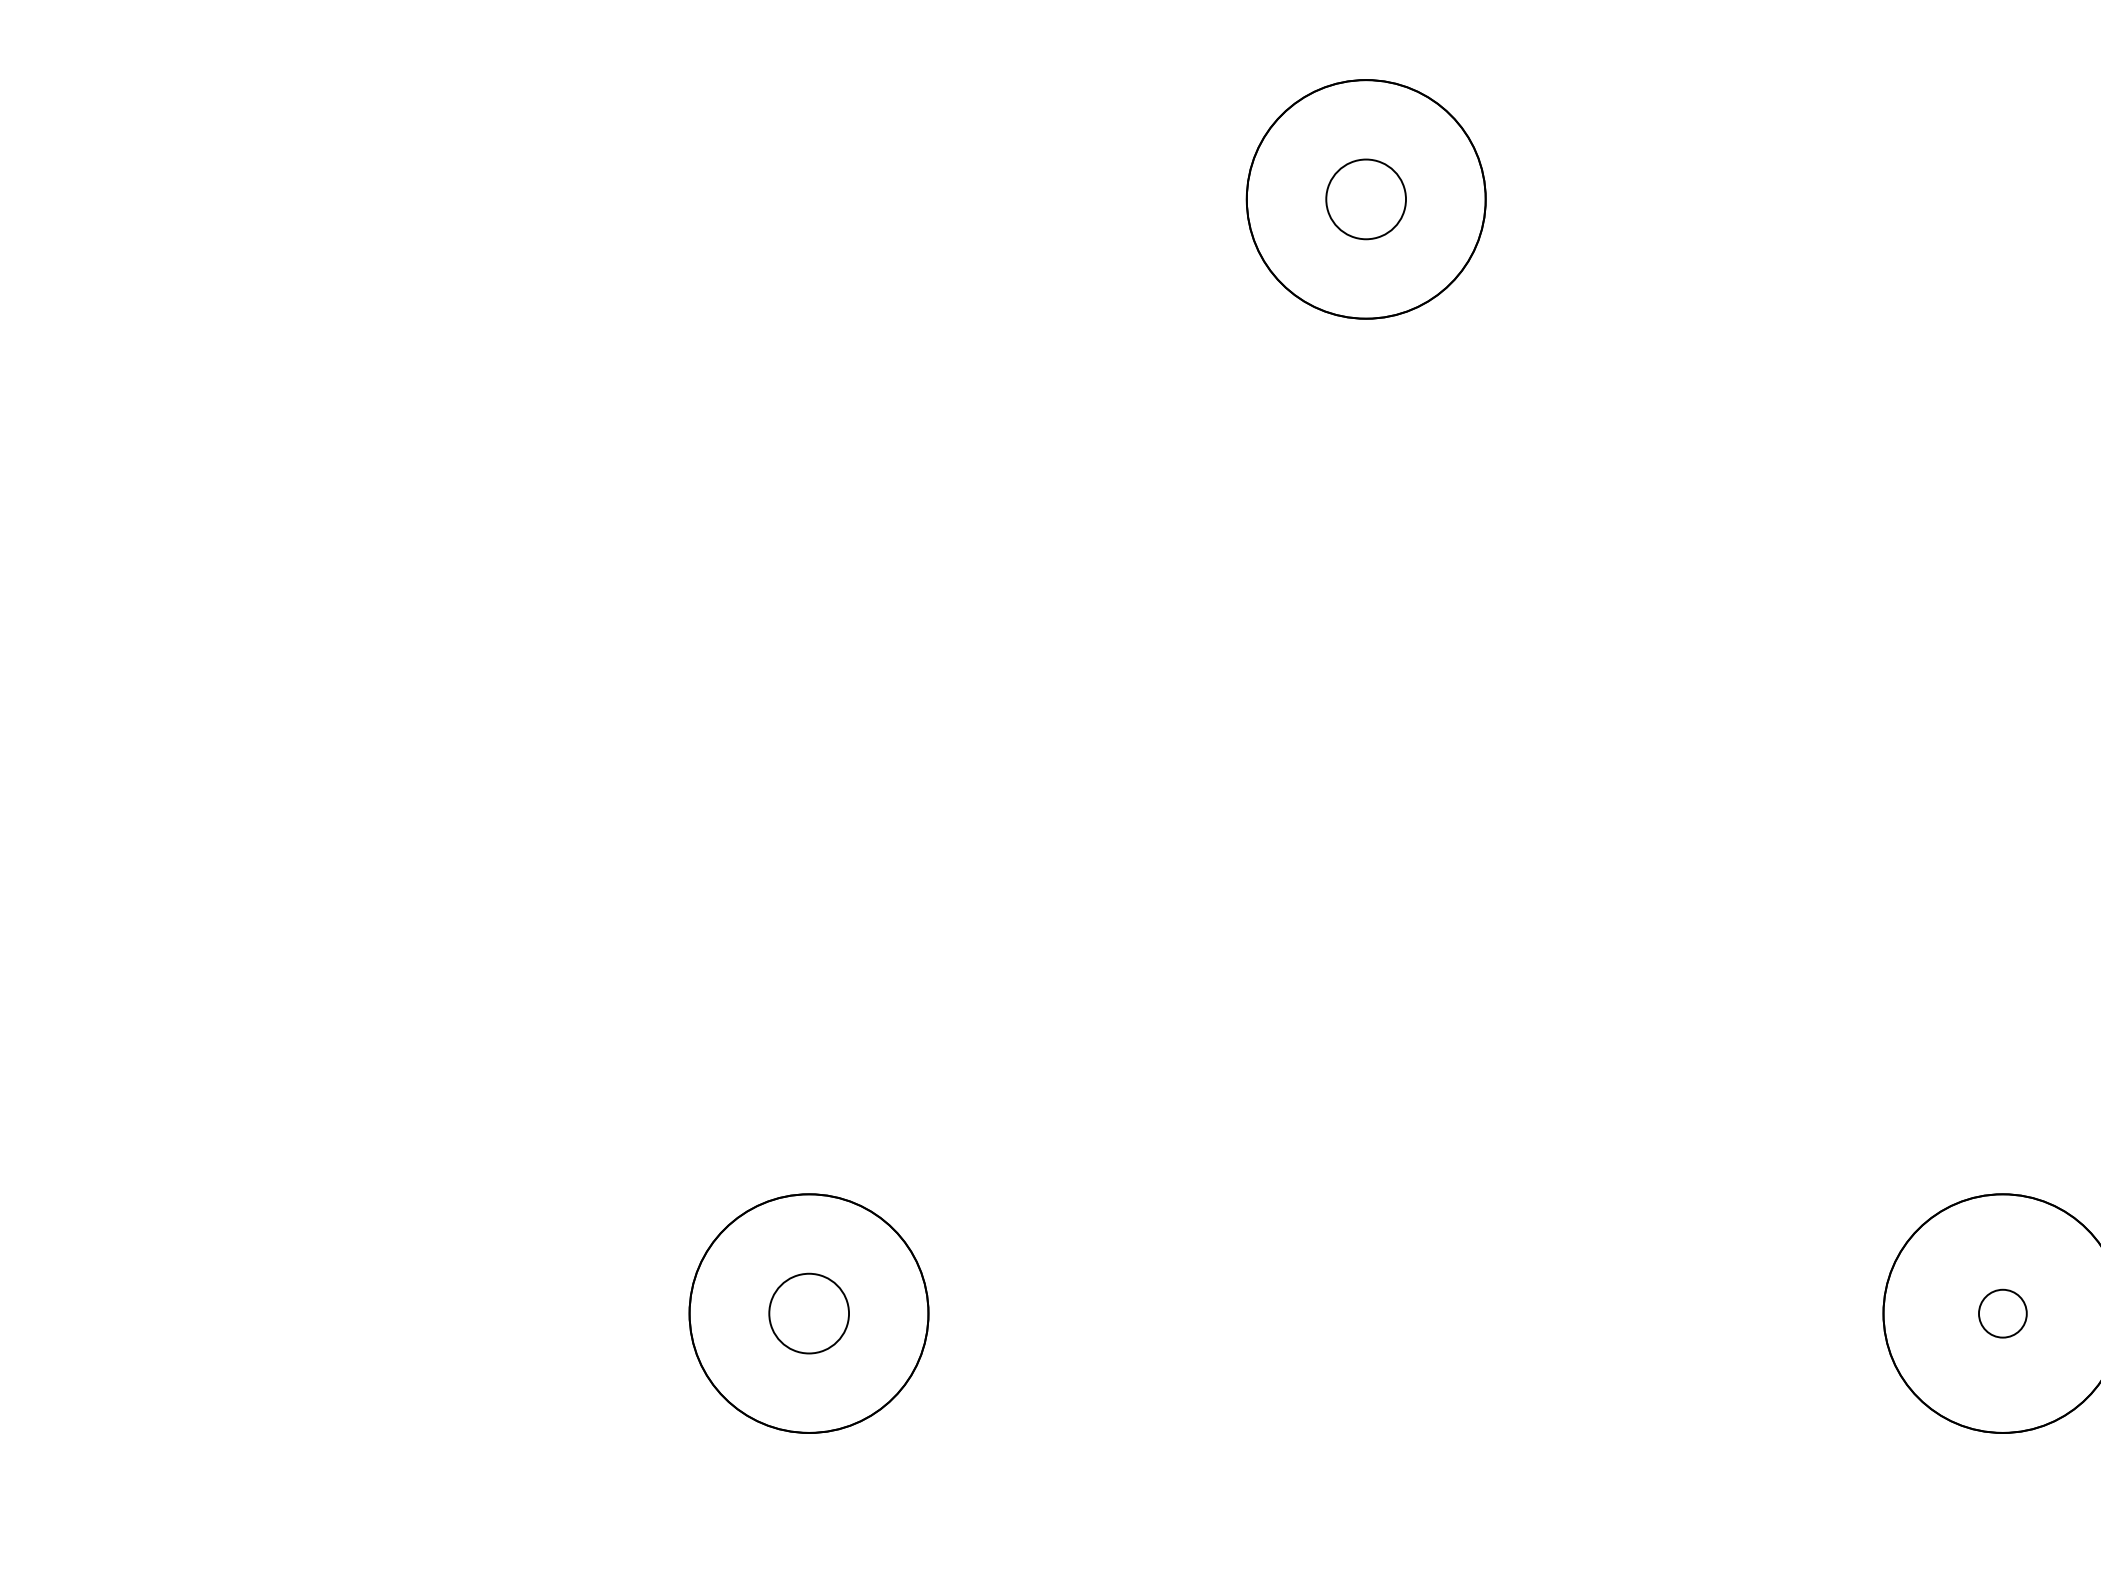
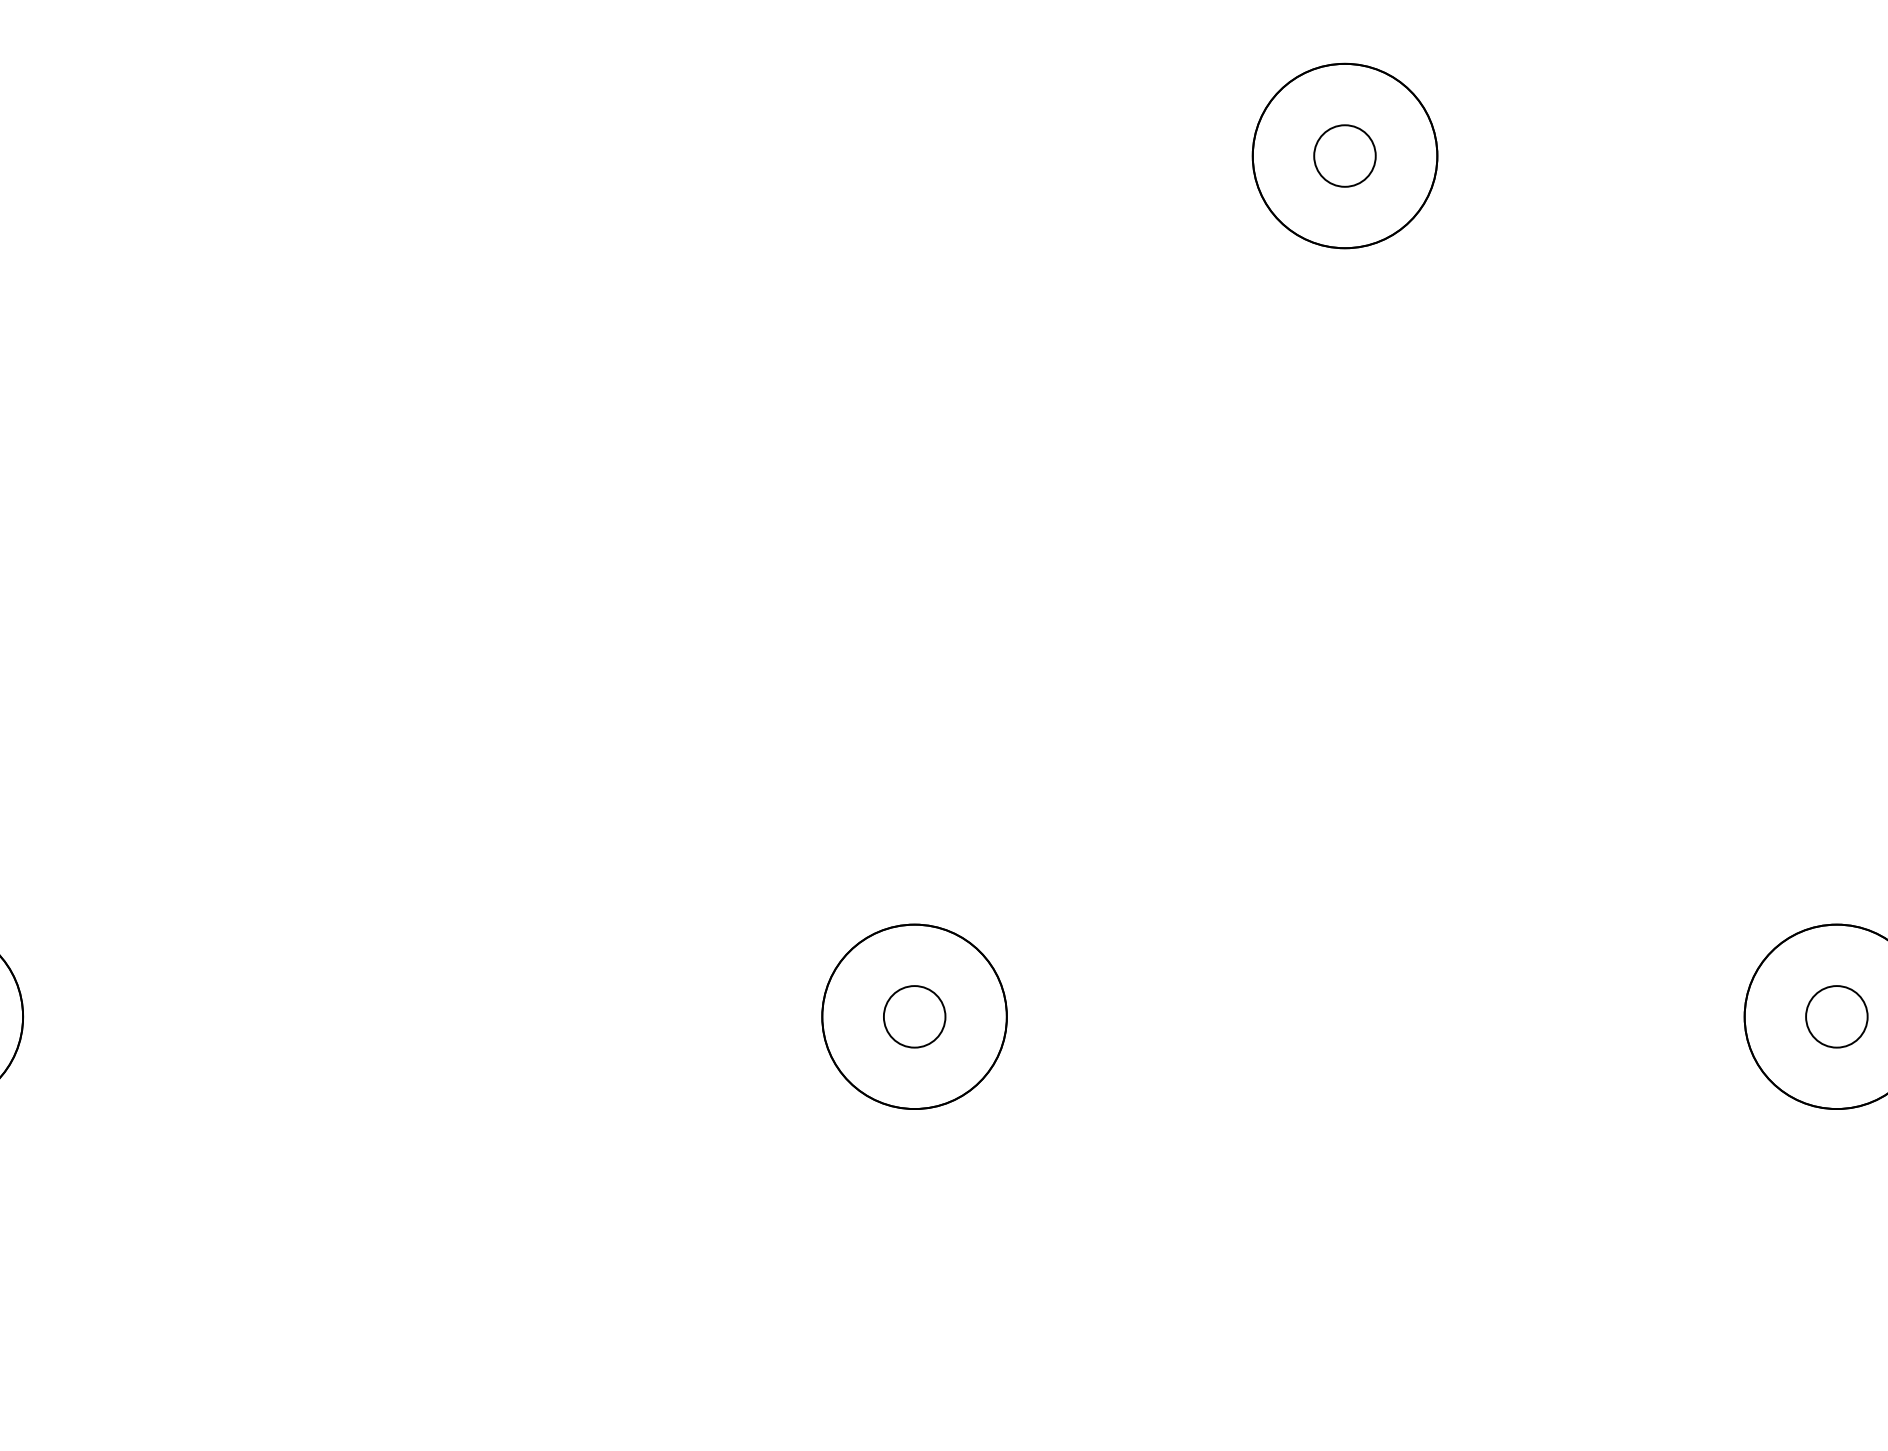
part: (2002, 1313) -> (1836, 1016), size x1.67

